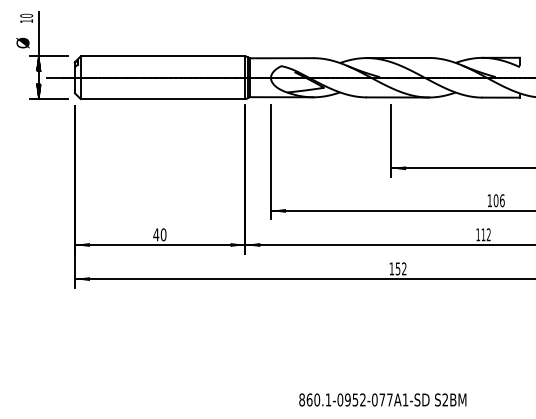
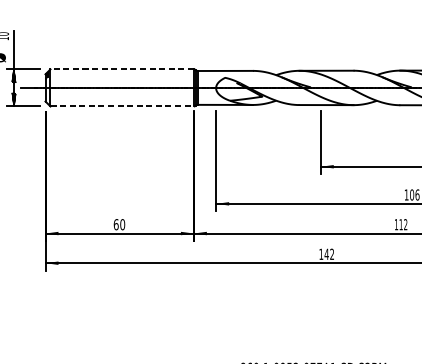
line: (162, 56) -> (121, 69), solid -> dashed
line: (163, 99) -> (122, 106), solid -> dashed
text: (156, 234) -> (116, 224), 40 -> 60
text: (397, 268) -> (326, 253), 152 -> 142

